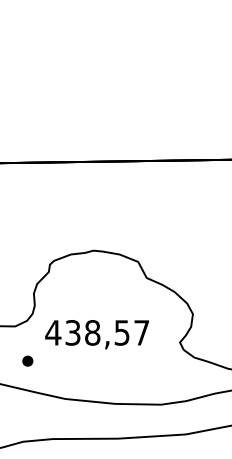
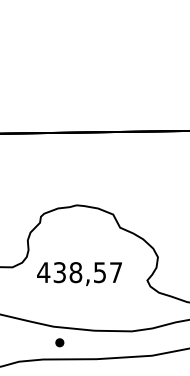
part: (27, 360) -> (59, 342), moved

